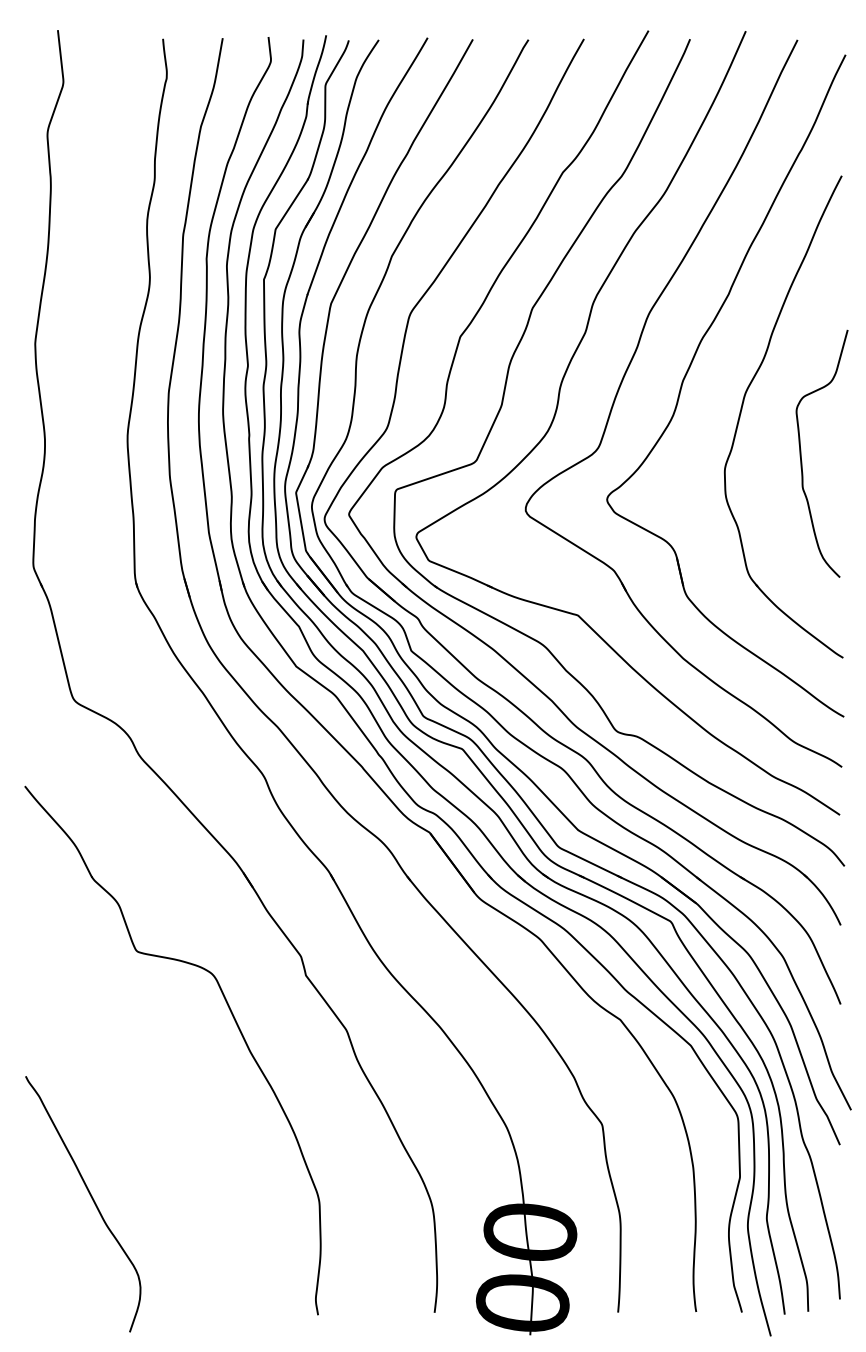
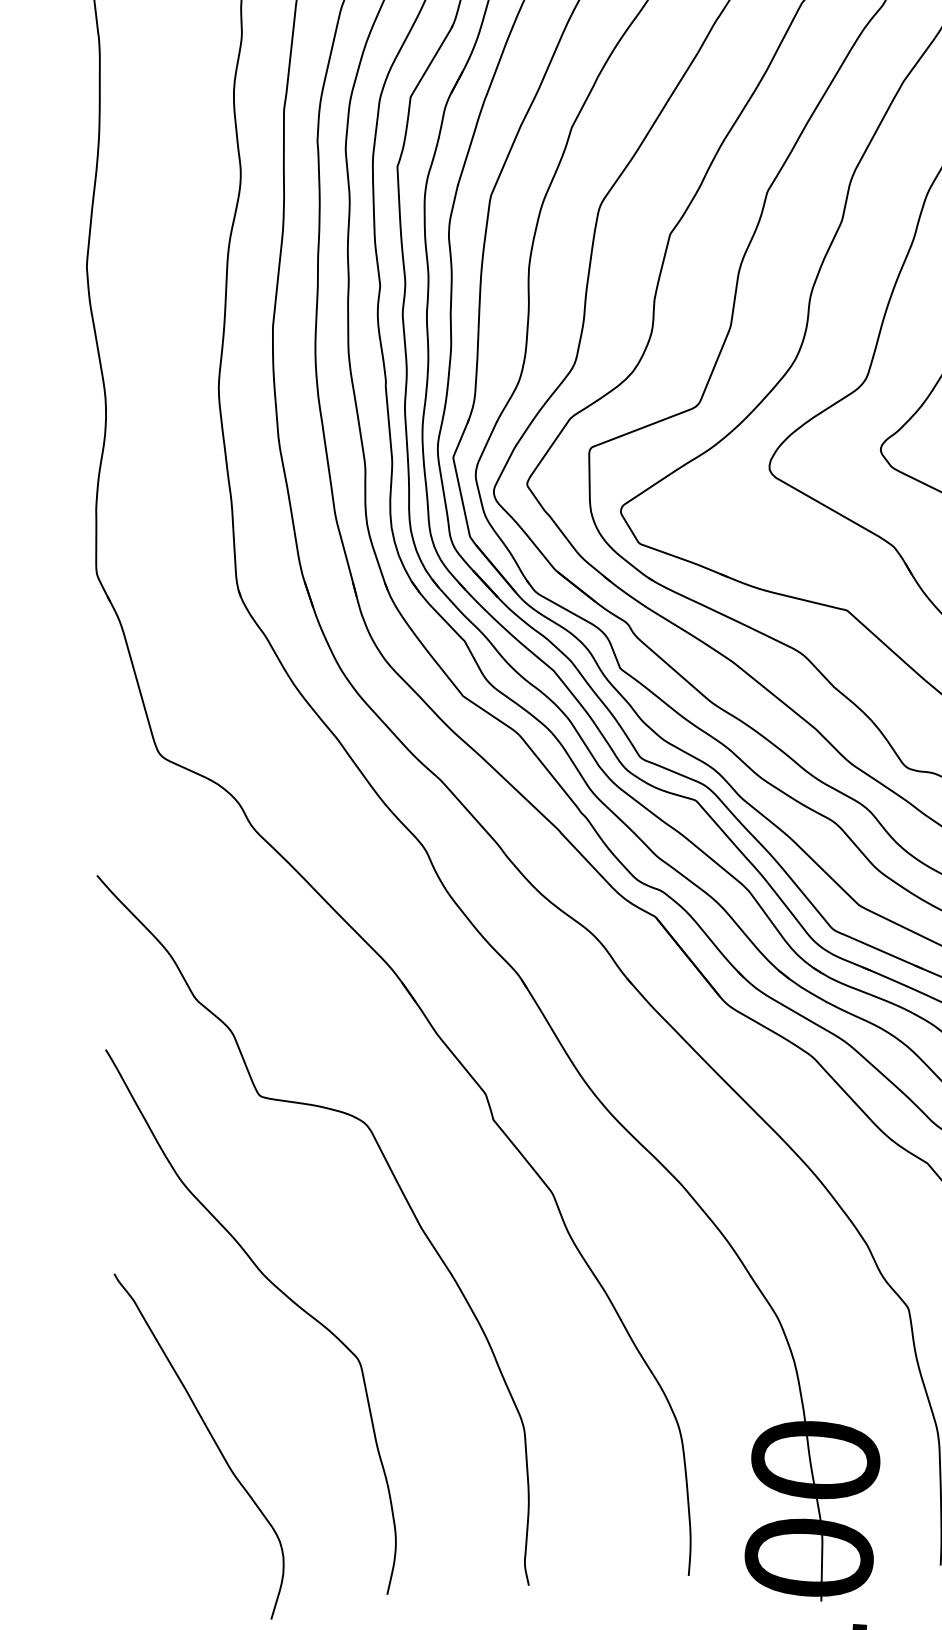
curve: (144, 1093) -> (278, 1290), added

